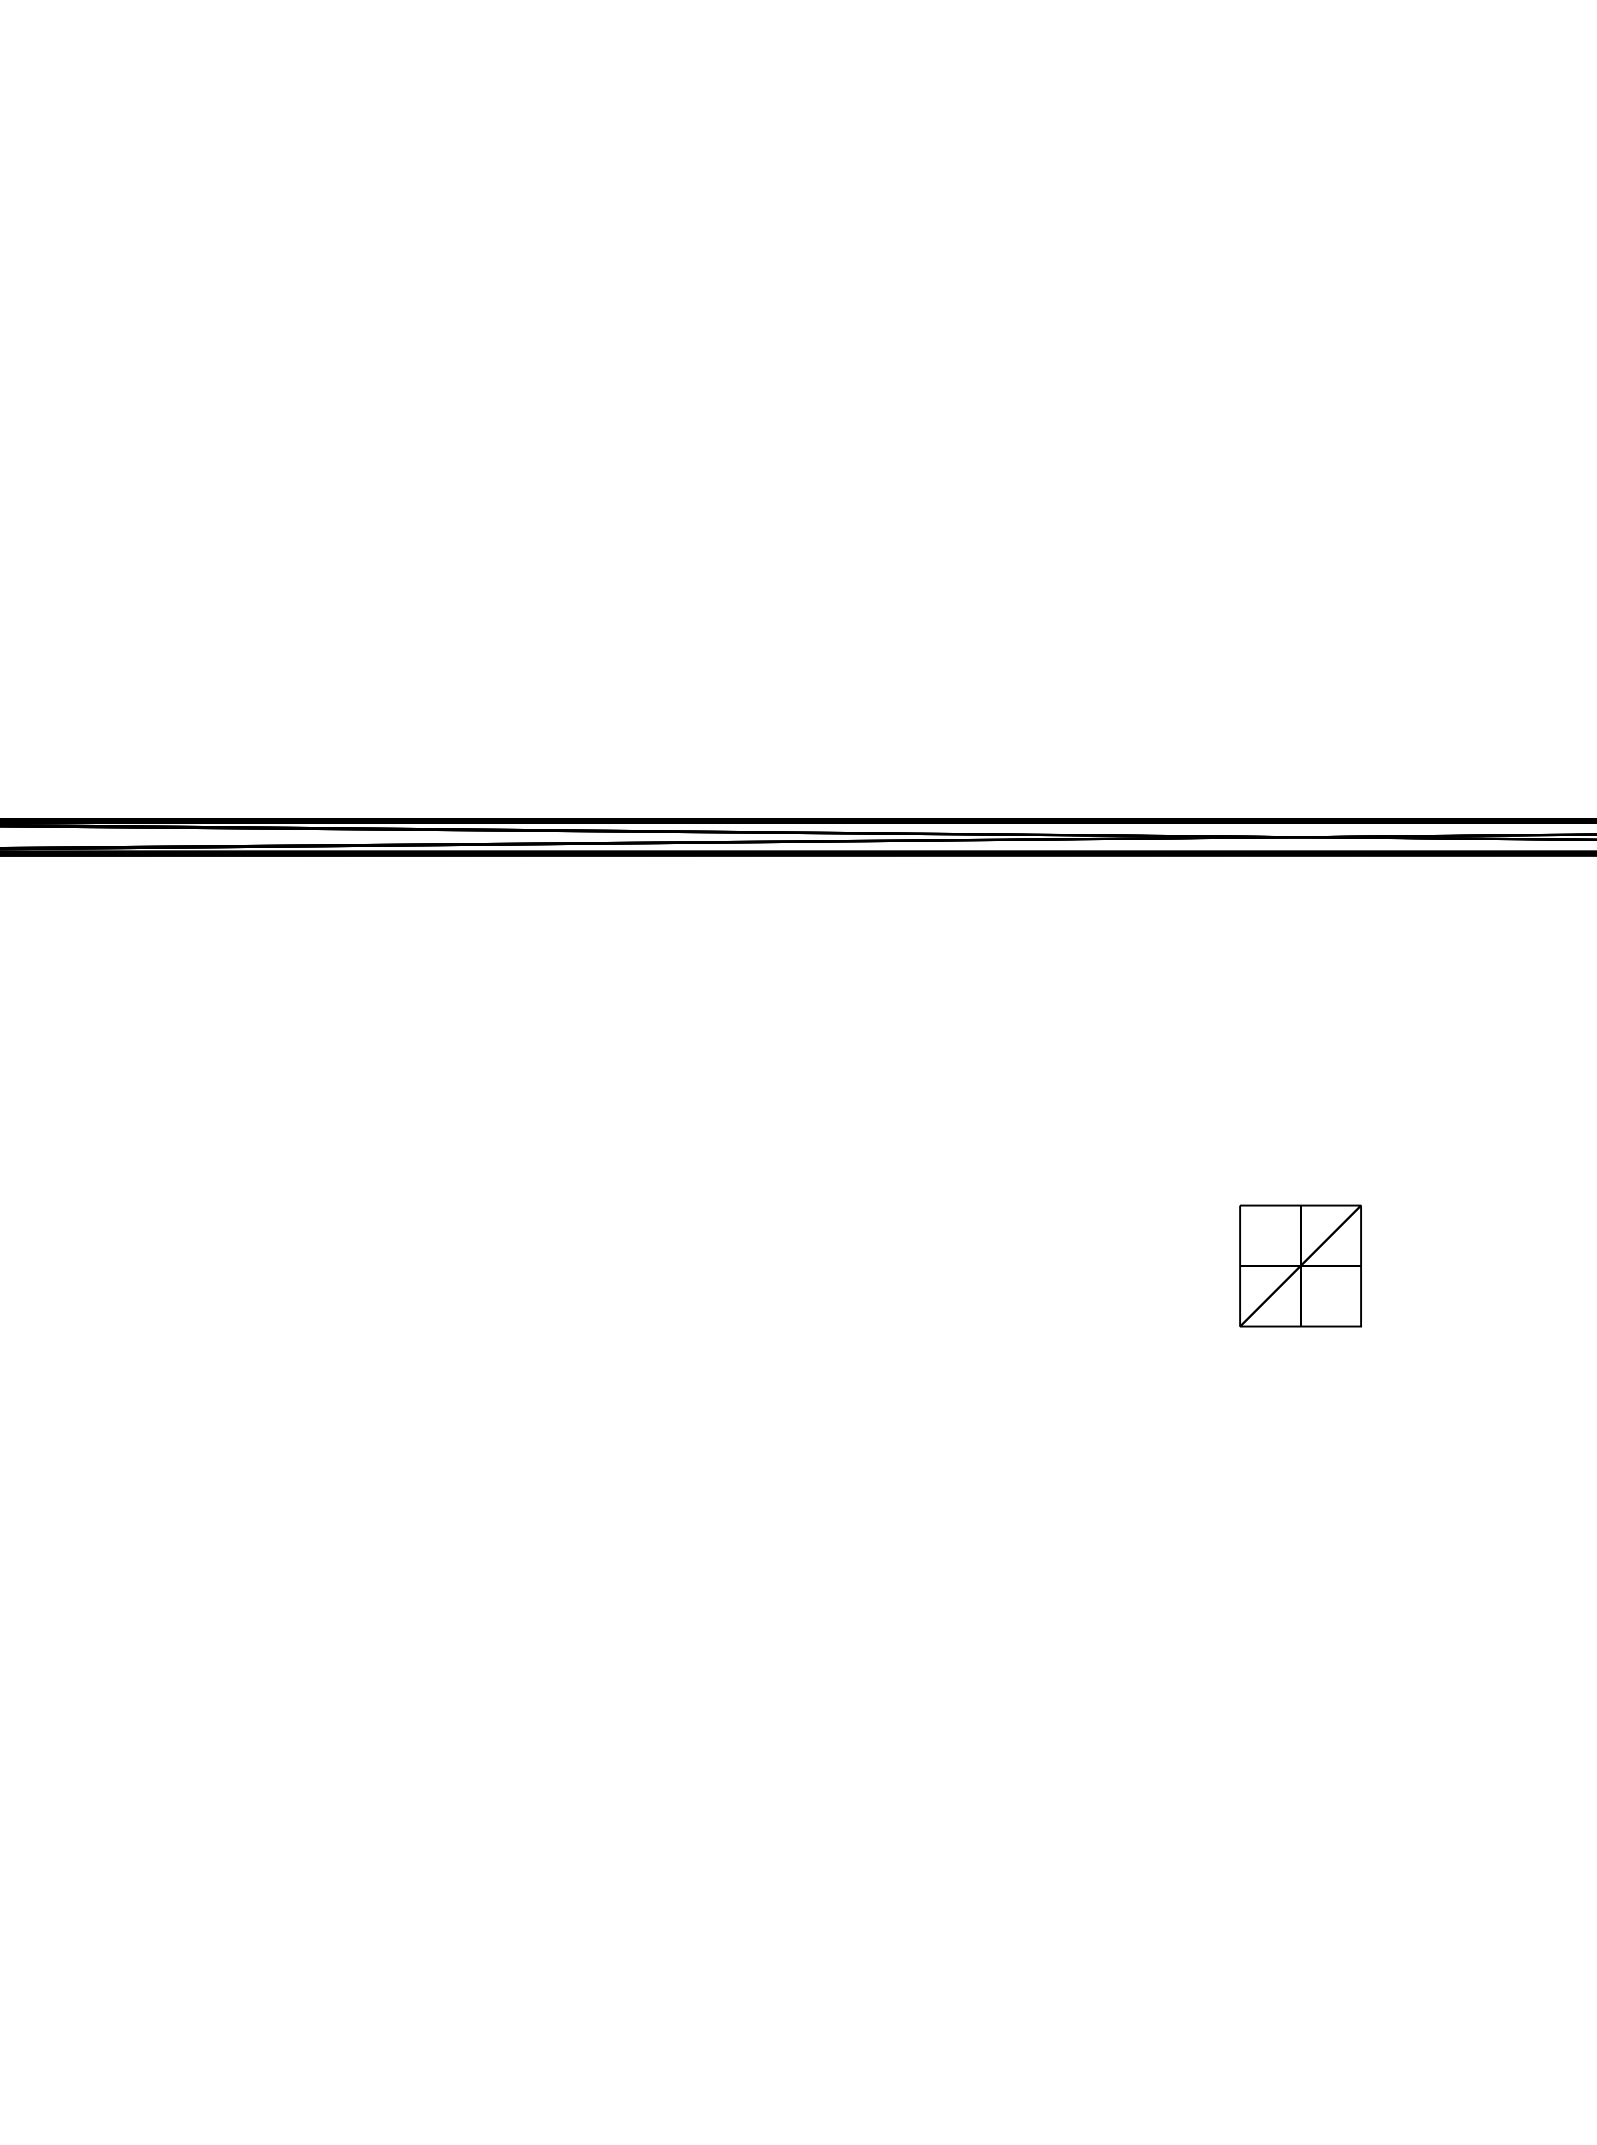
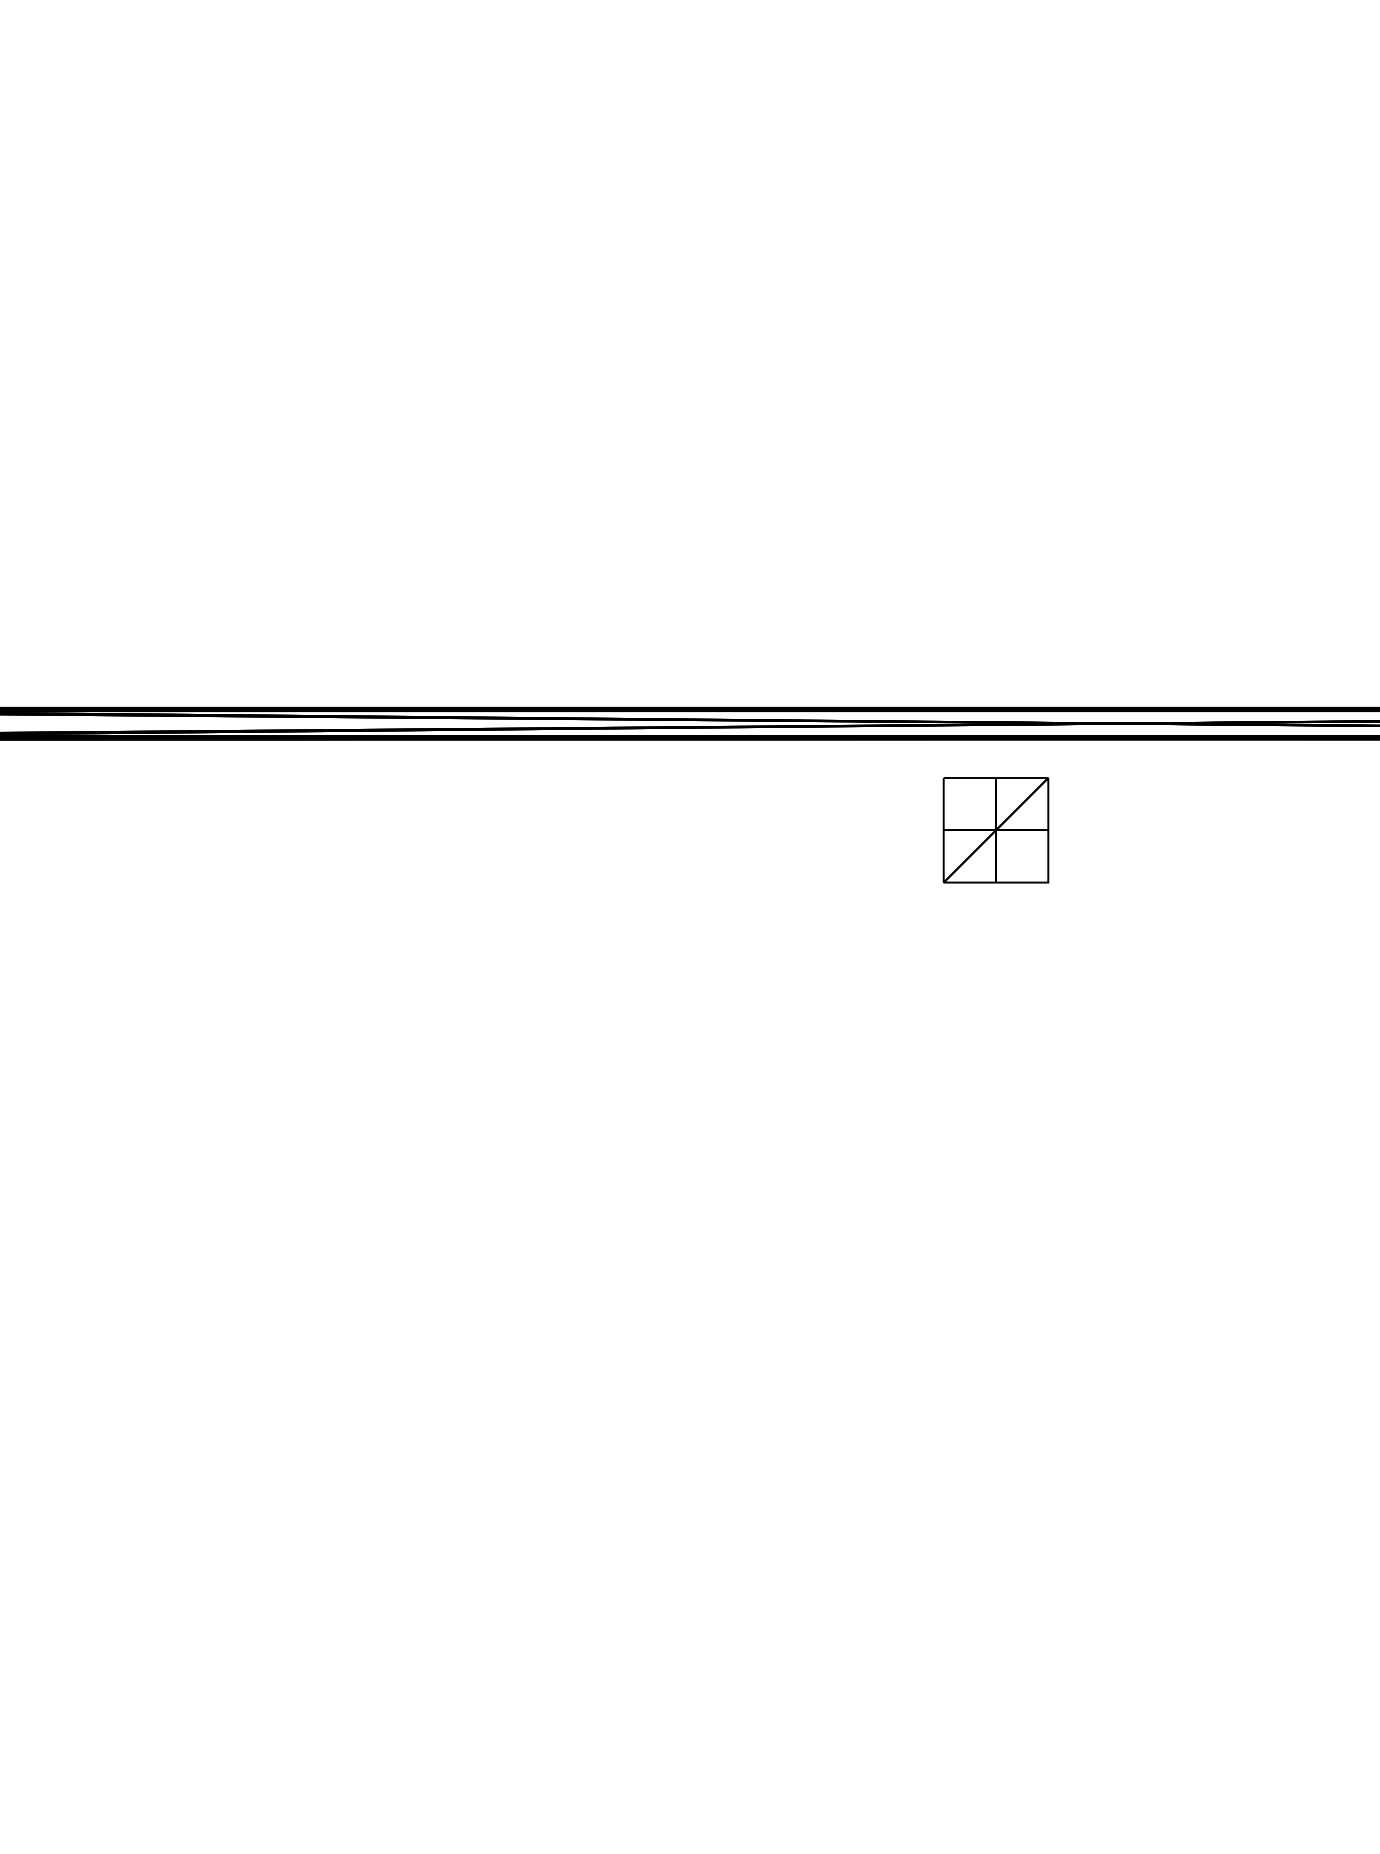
part: (1300, 1266) -> (995, 830), moved

